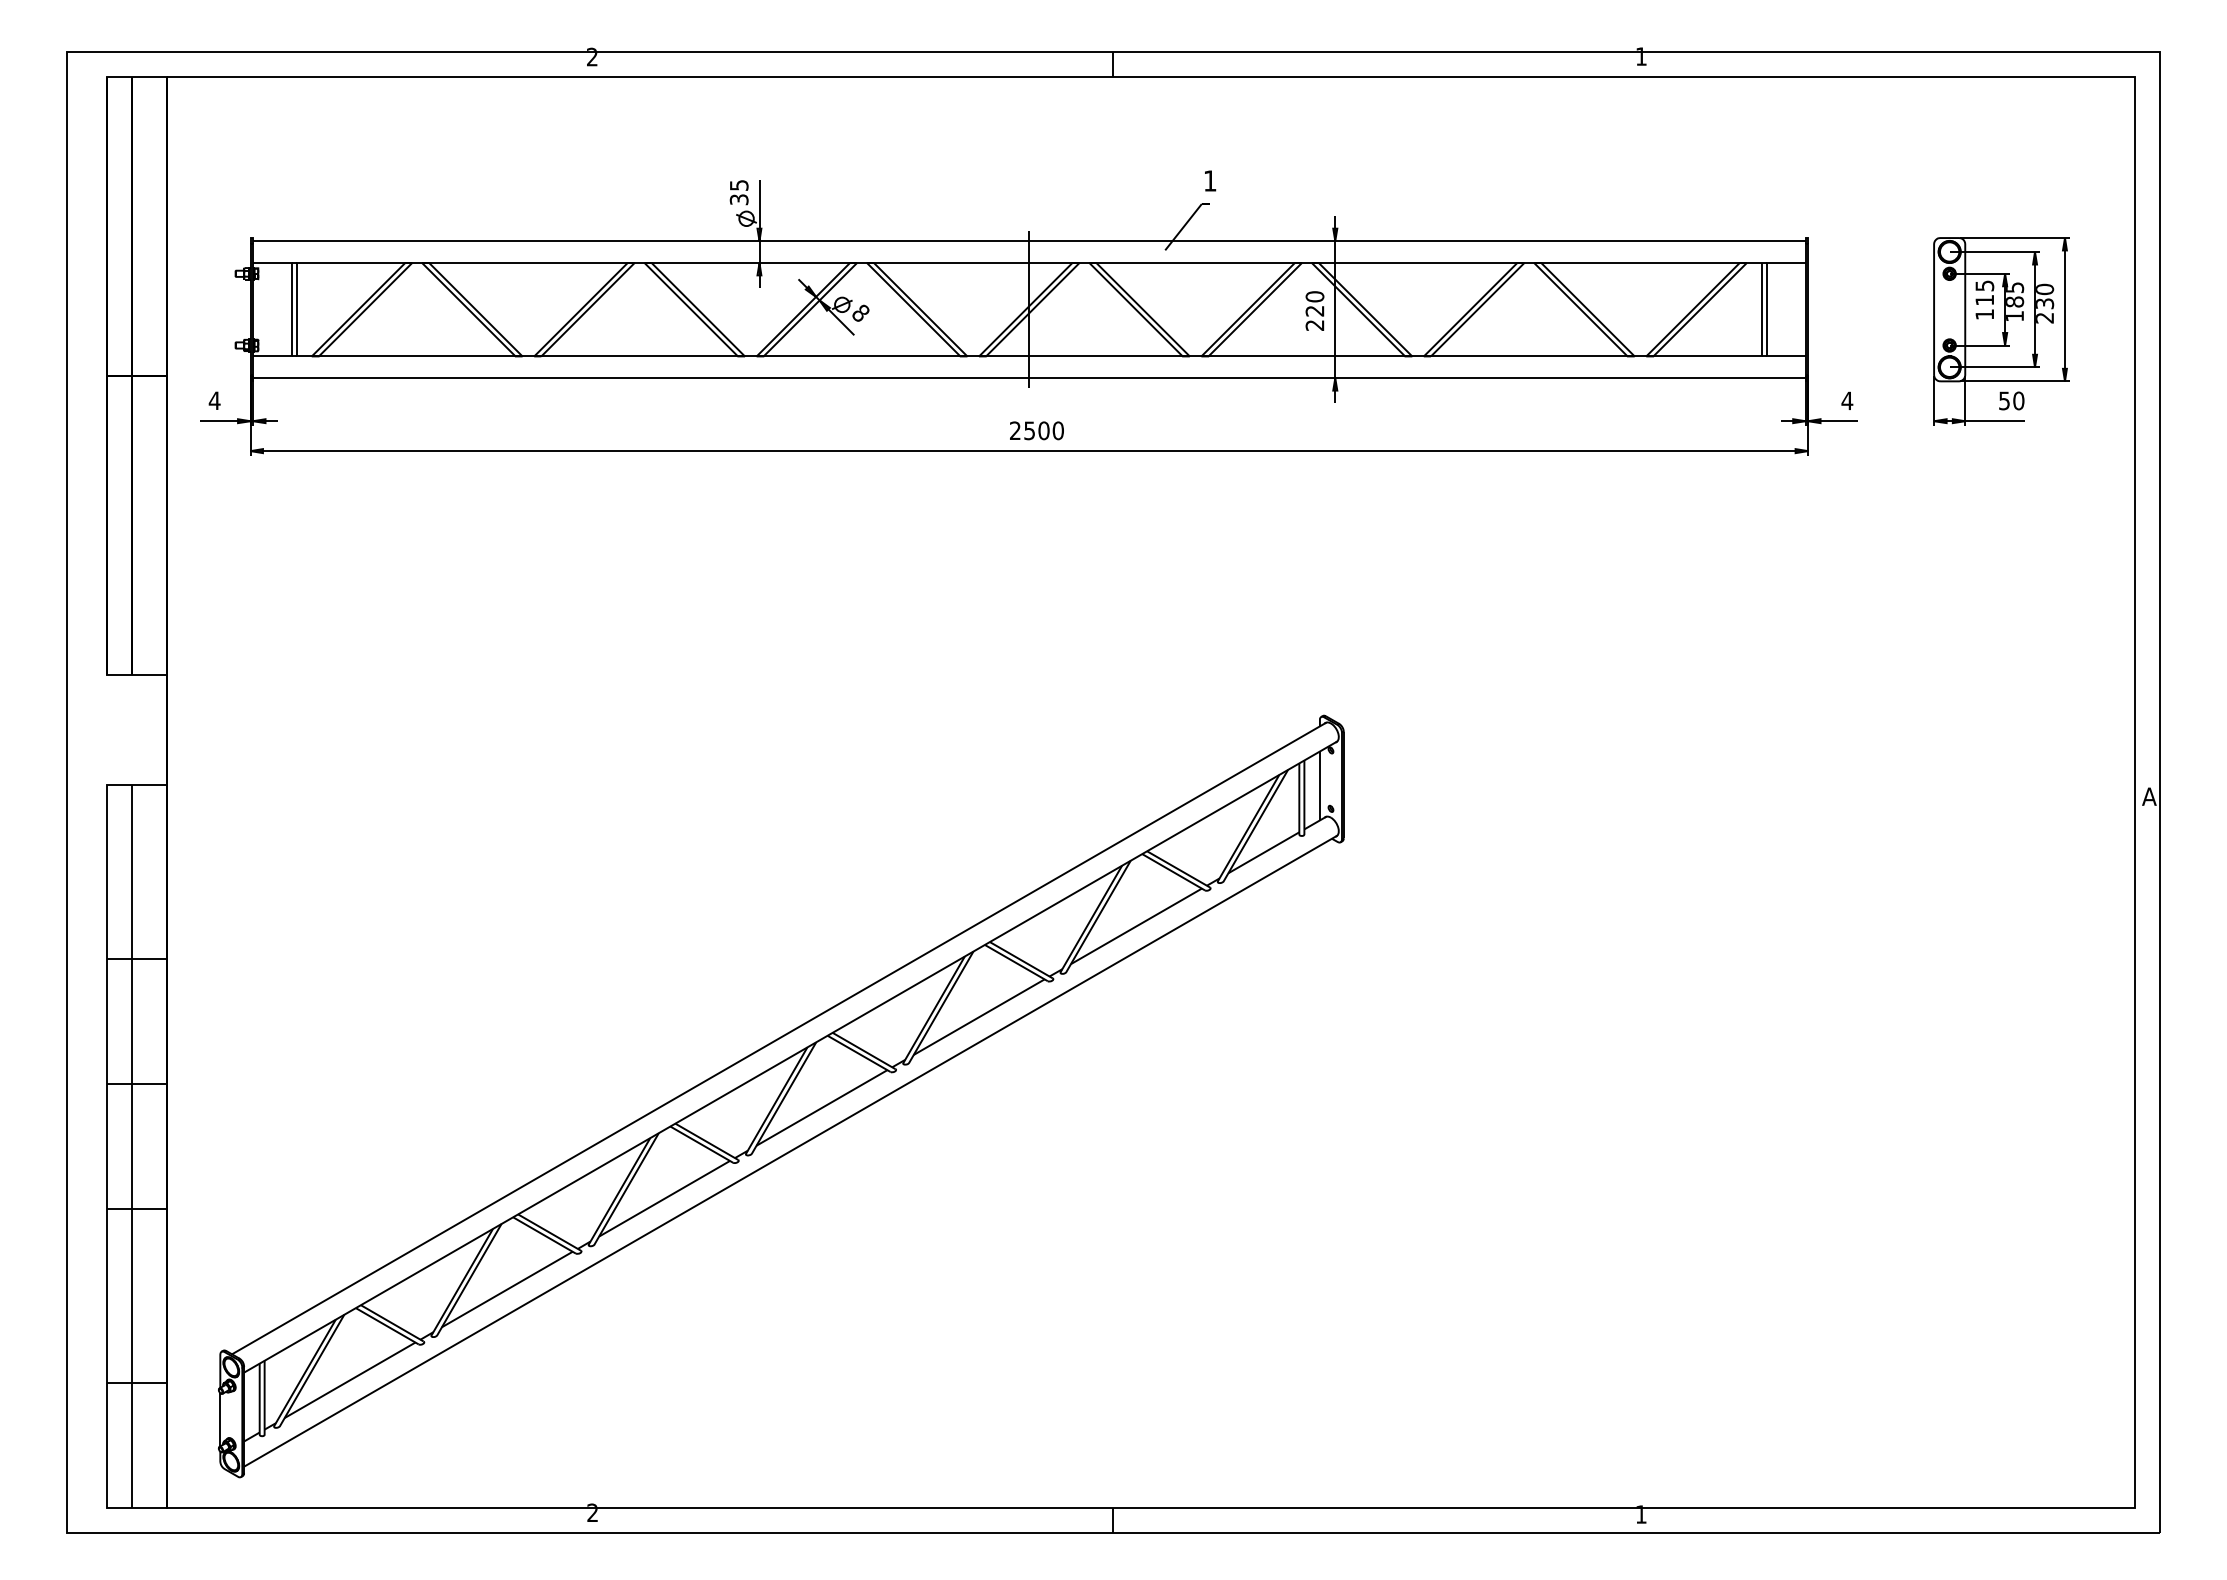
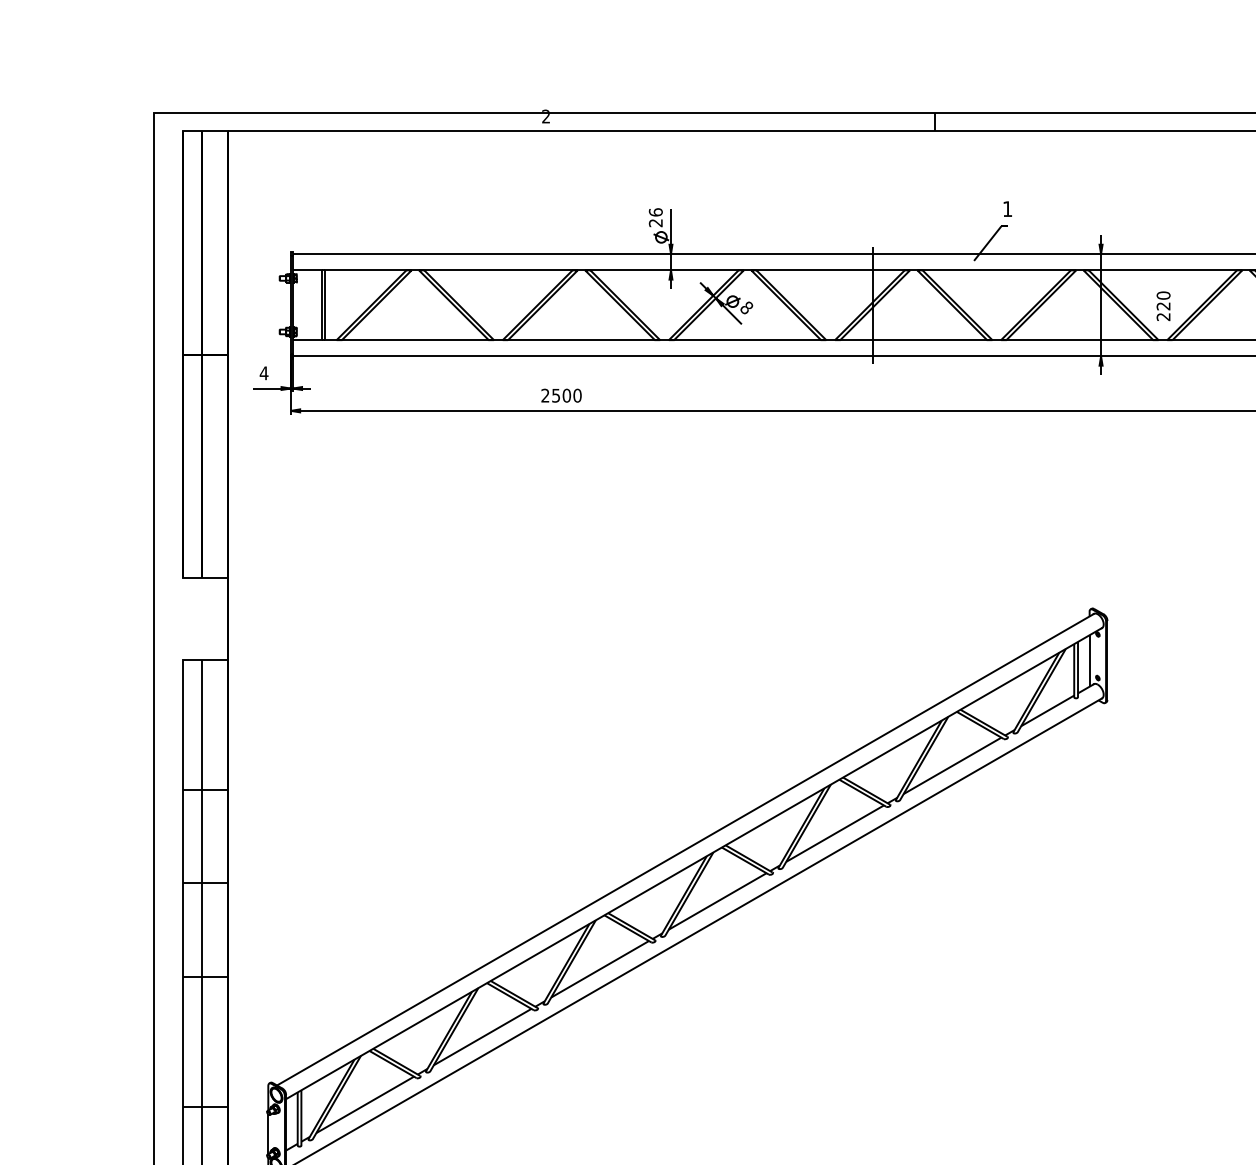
text: (738, 192) -> (655, 217), 35 -> 26
text: (1314, 310) -> (1163, 305), moved
text: (1036, 430) -> (561, 395), moved

